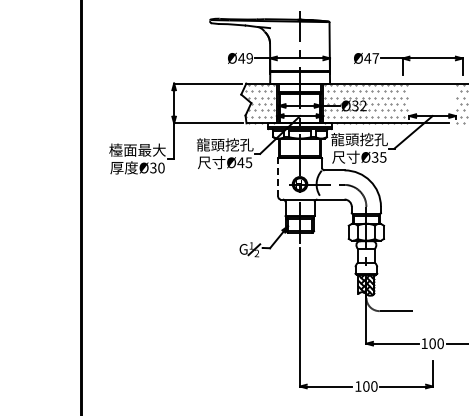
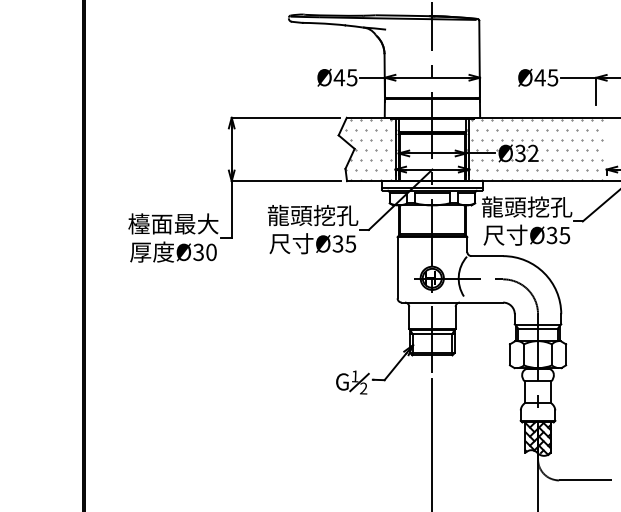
text: (249, 58) -> (351, 77), 49 -> 45
text: (375, 58) -> (552, 77), 47 -> 45
text: (240, 162) -> (337, 243), 45 -> 35
line: (278, 177) -> (397, 267), dashed -> solid

